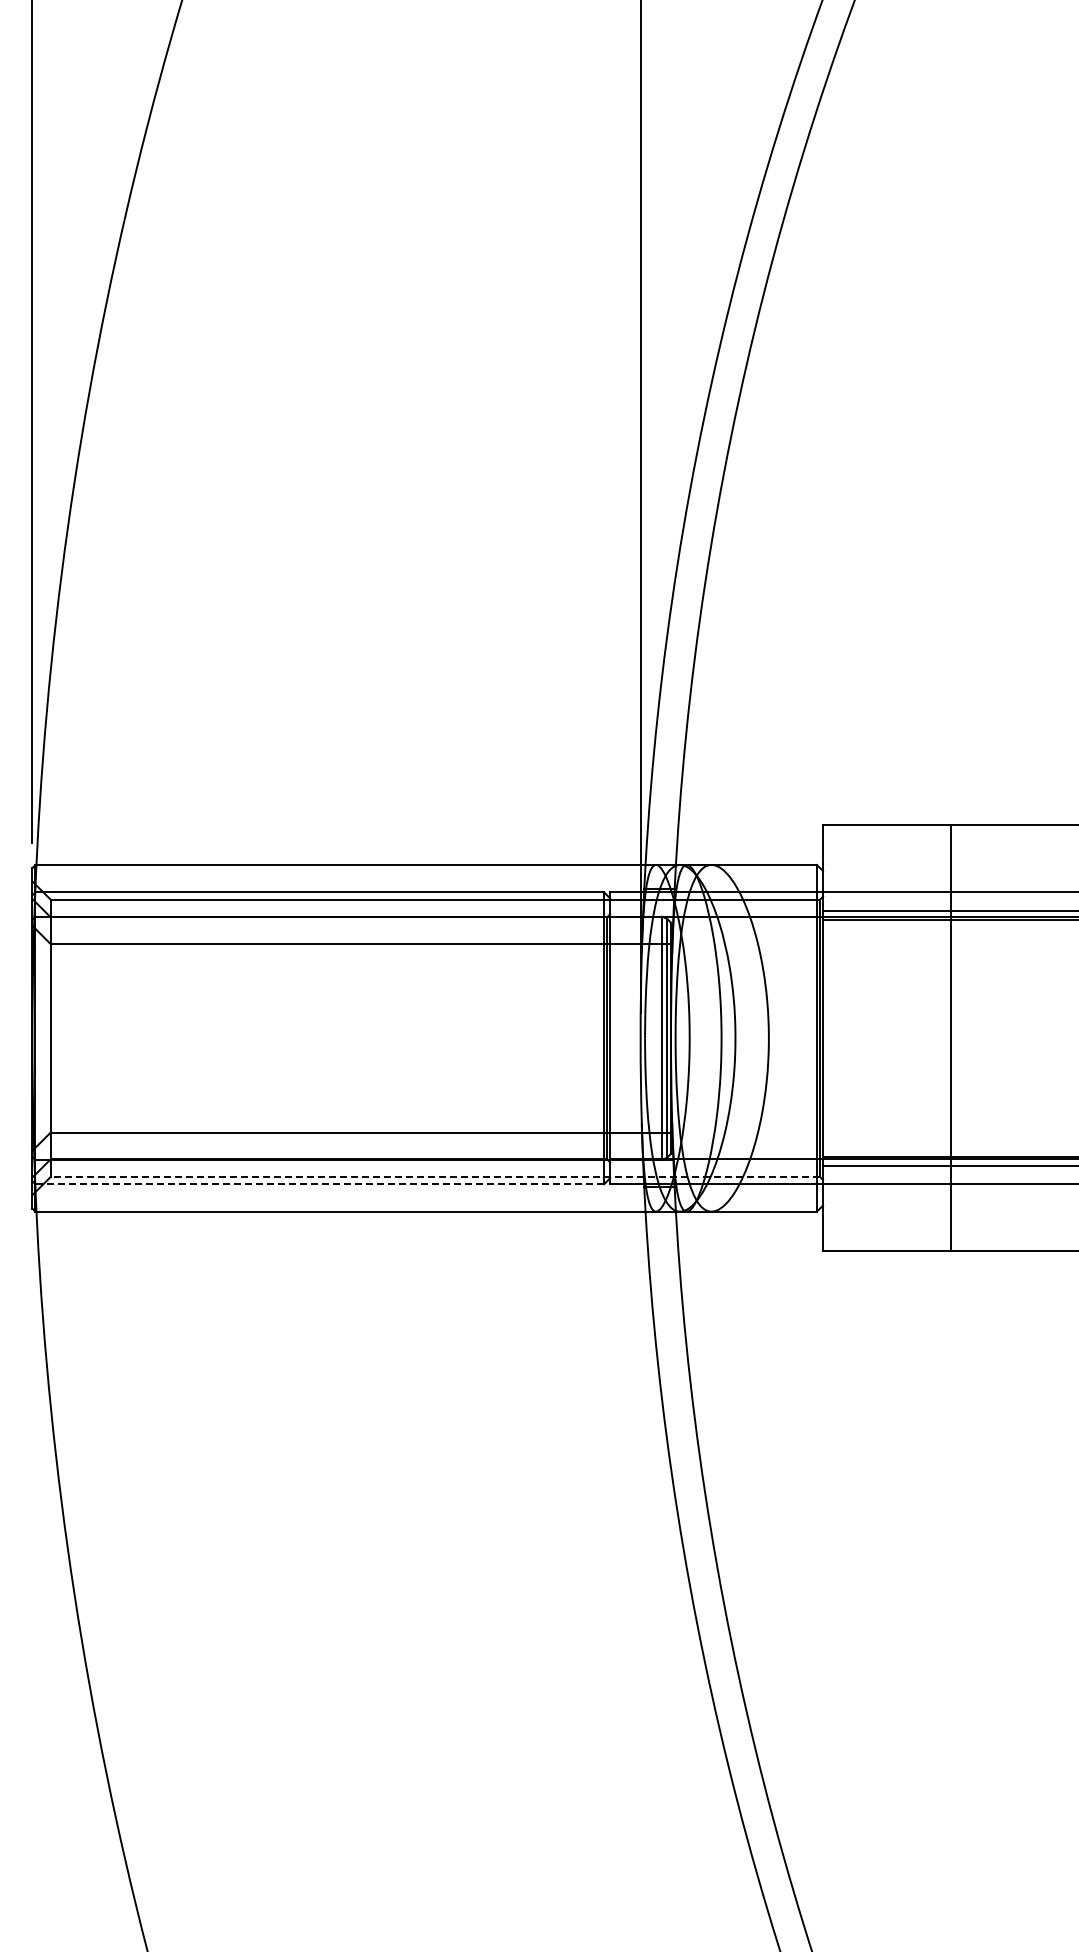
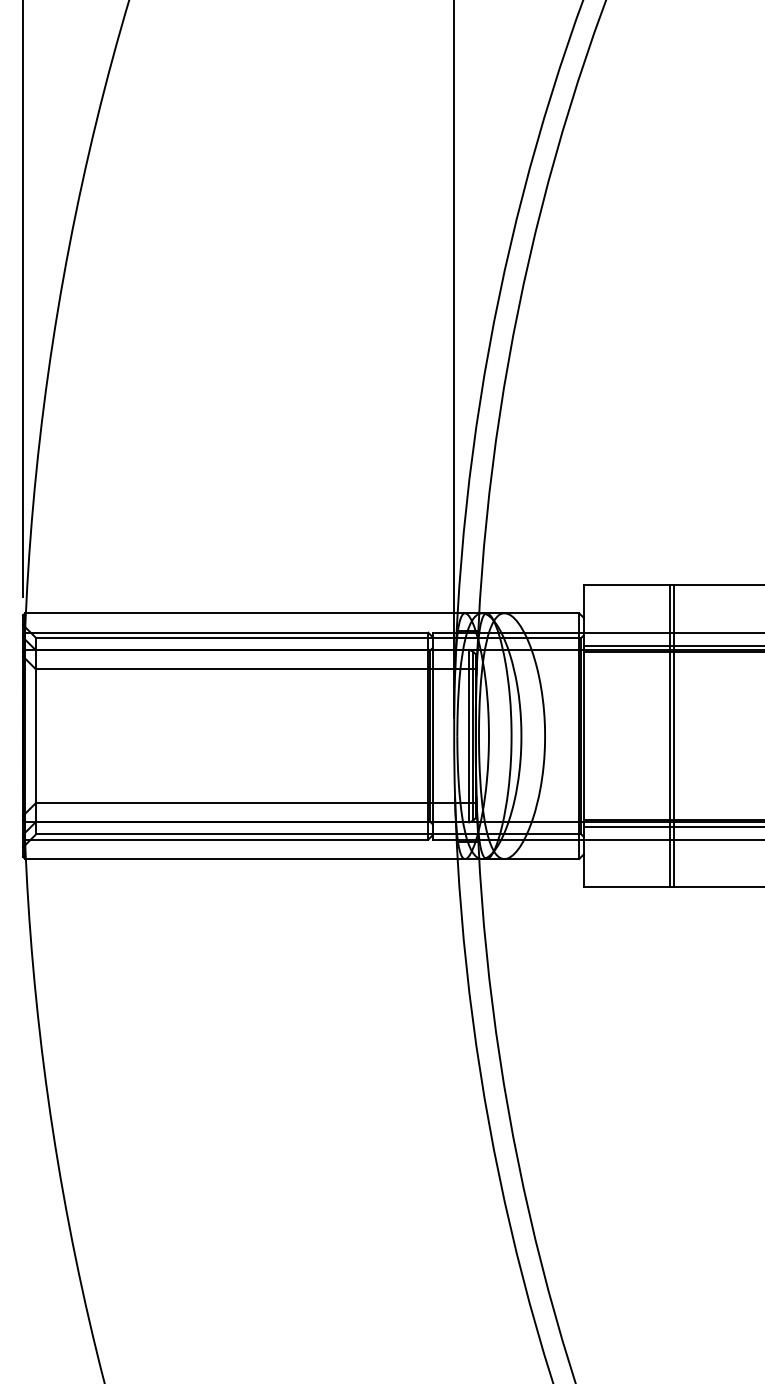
line: (944, 1038) -> (669, 736), added
line: (435, 1176) -> (308, 834), dashed -> solid
line: (319, 1184) -> (226, 839), dashed -> solid

